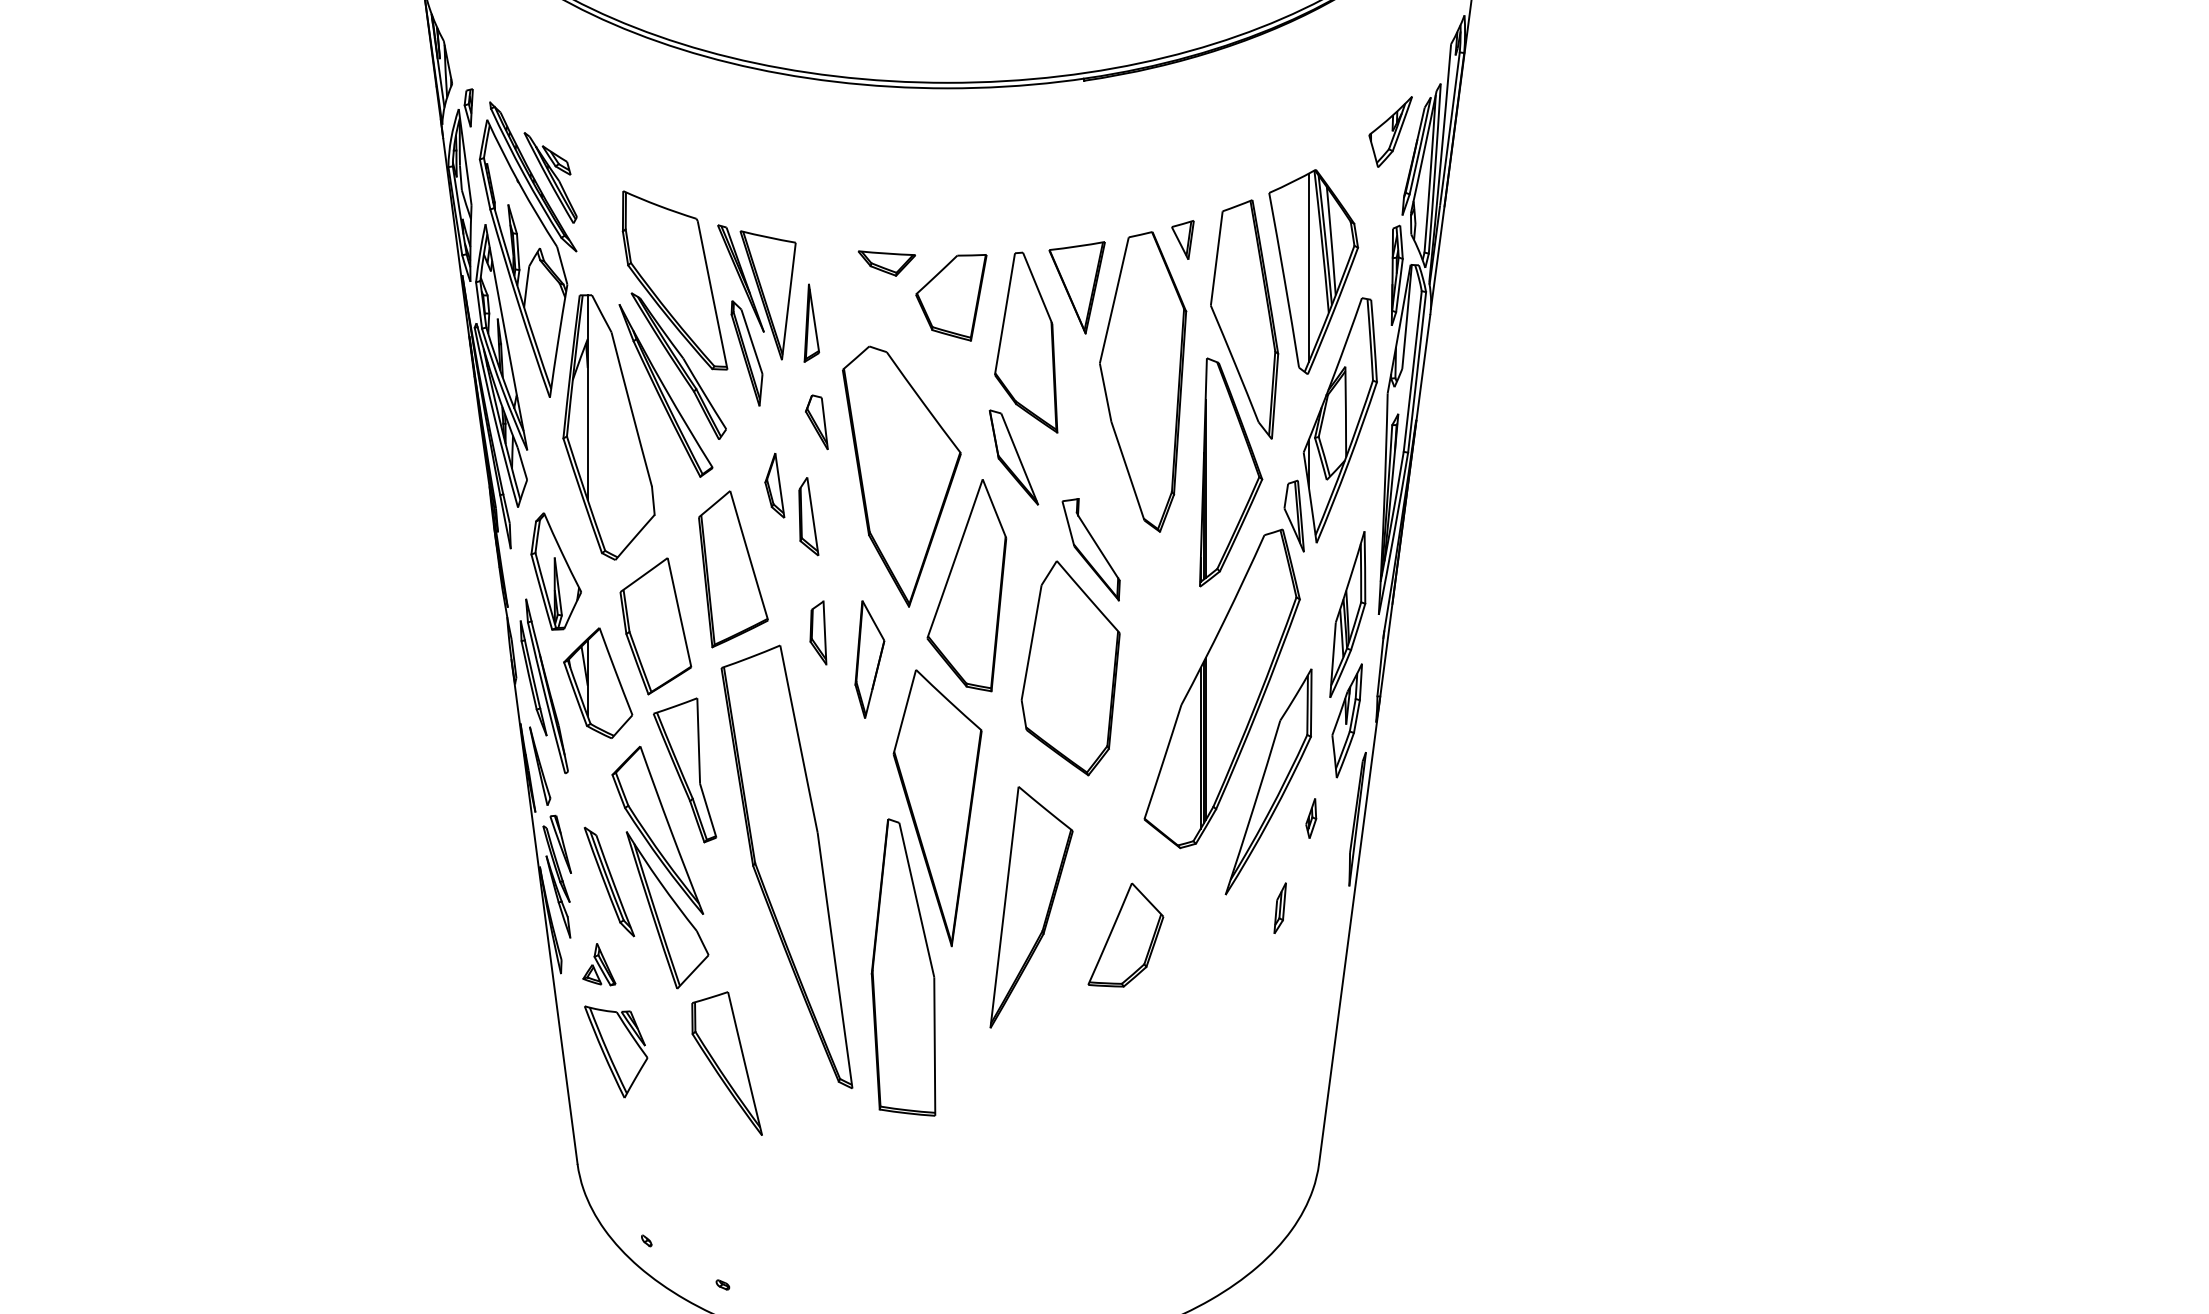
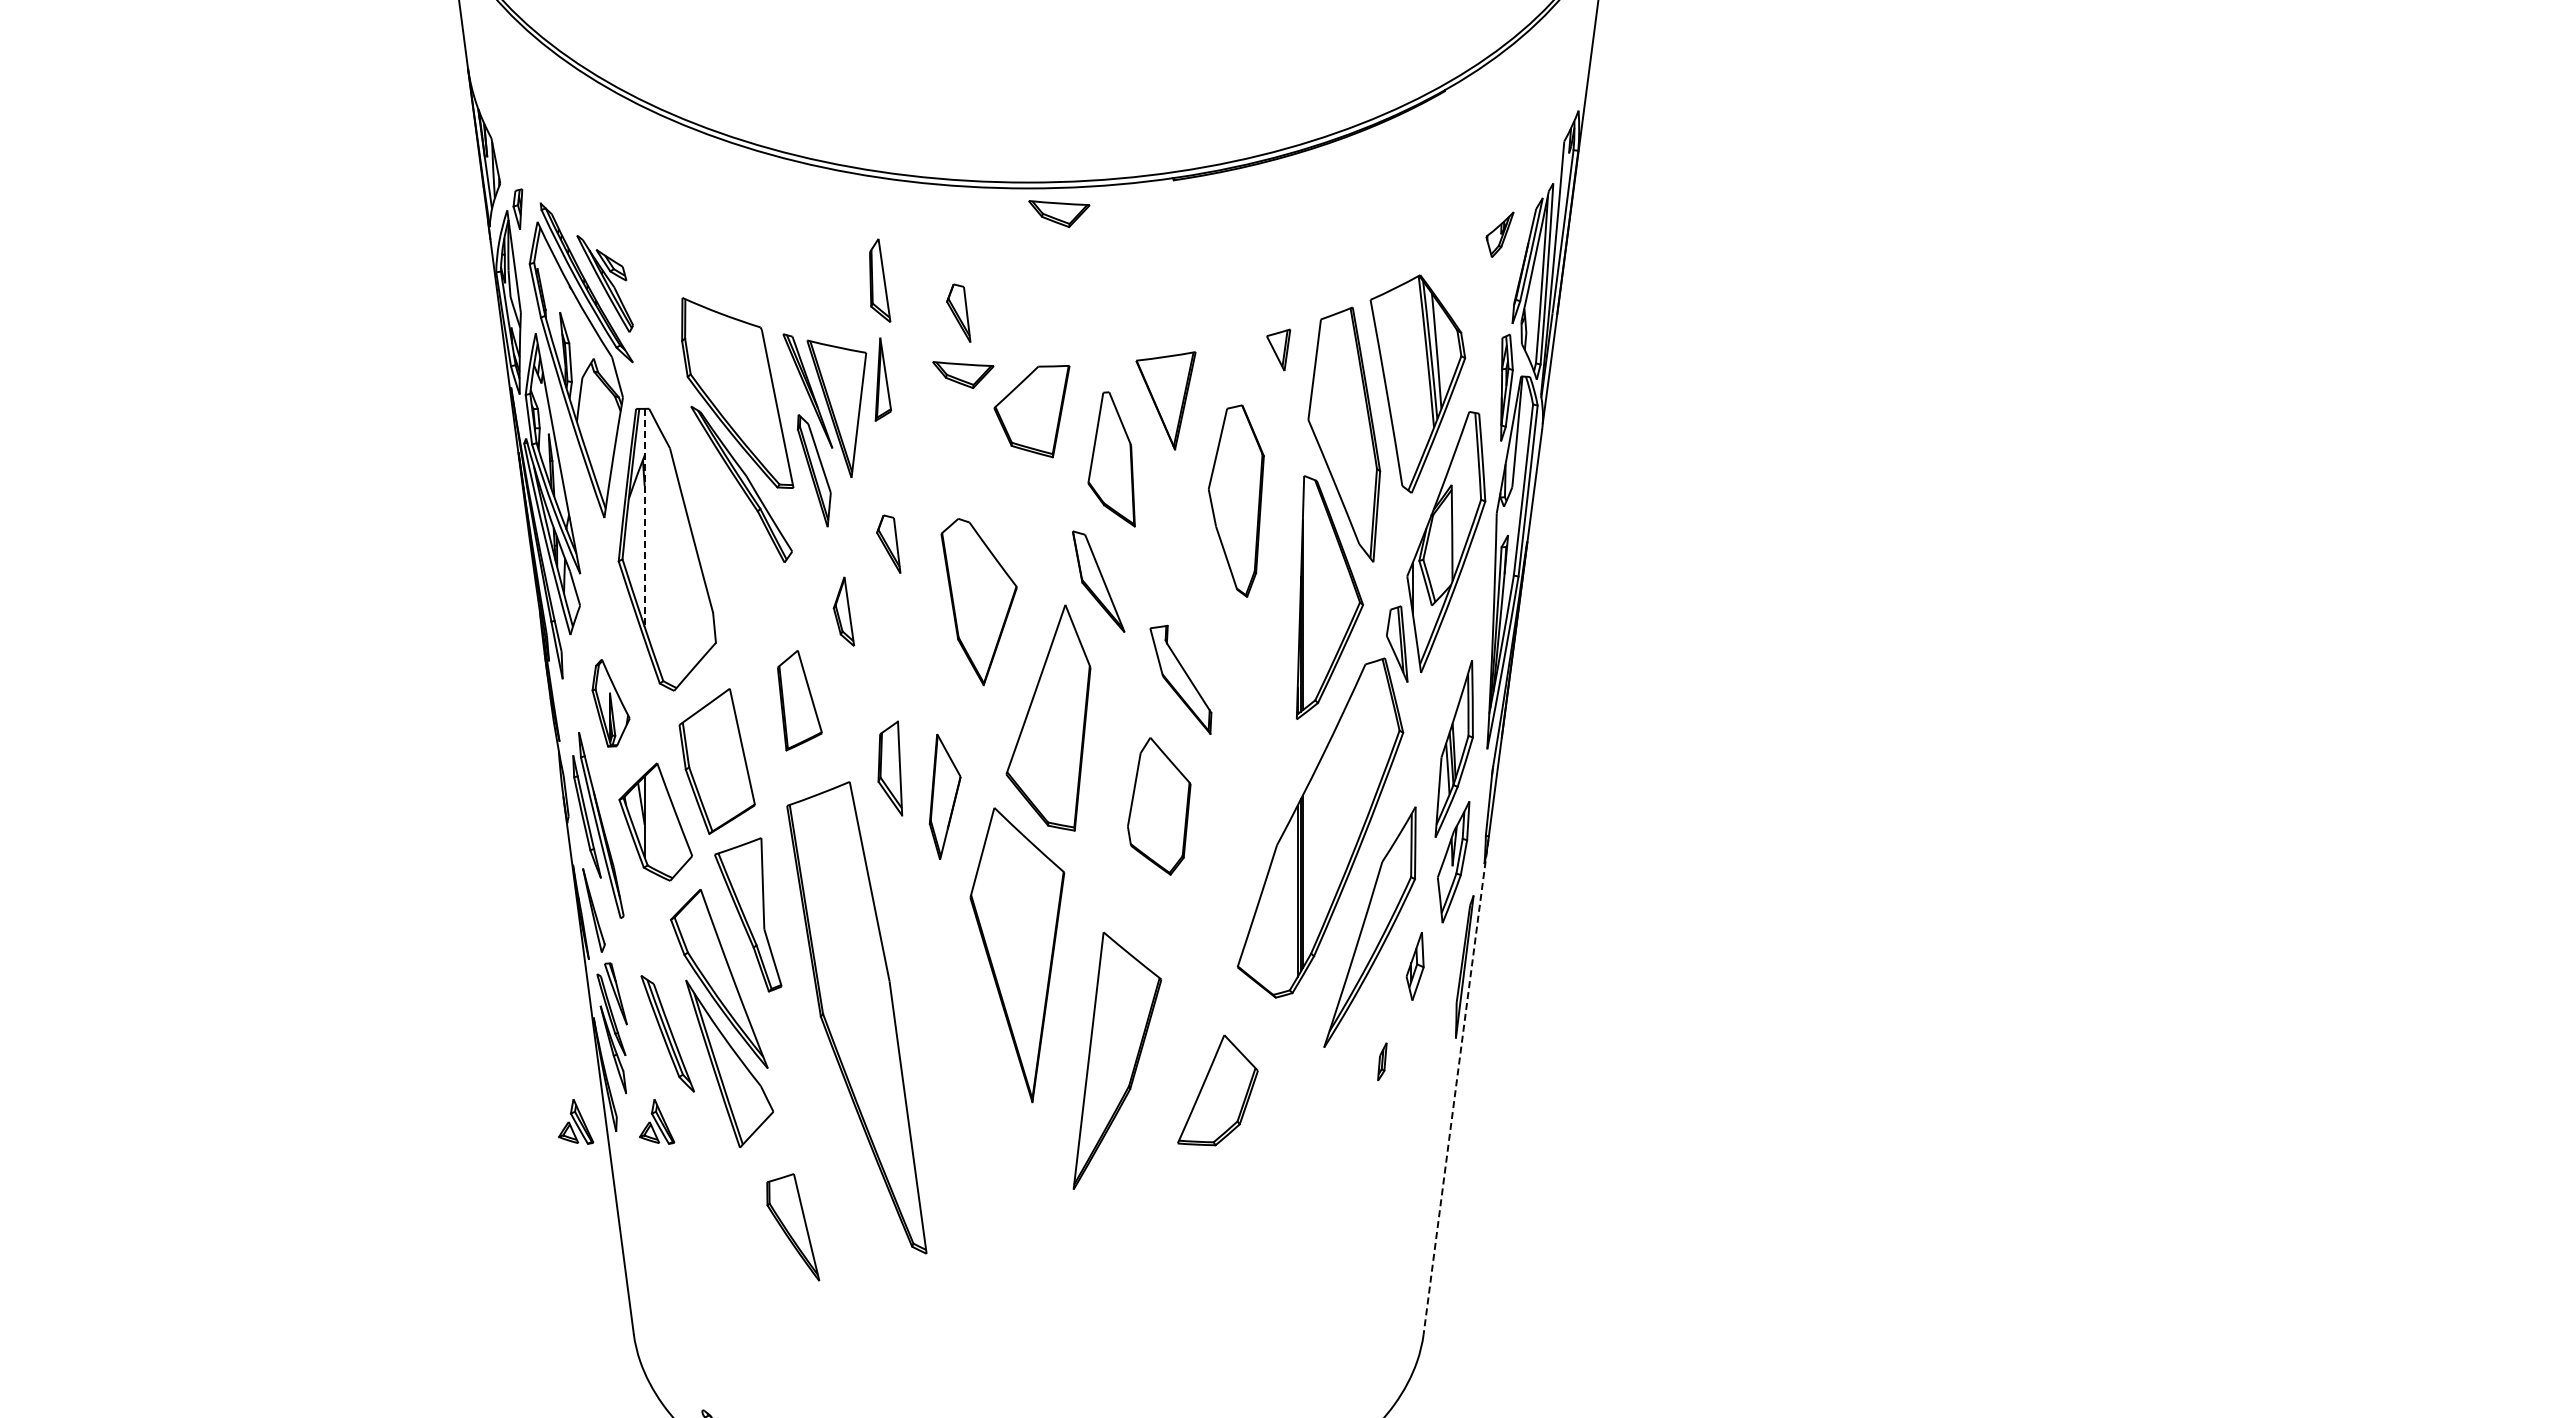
part: (977, 111) -> (1059, 213), added
part: (1390, 131) -> (1499, 234), size x0.6
part: (882, 204) -> (958, 312), added
line: (1308, 267) -> (1412, 379), removed
part: (811, 323) -> (883, 379), moved
part: (1026, 342) -> (1111, 459), size x0.7
part: (1143, 381) -> (1236, 500), size x0.6
part: (665, 390) -> (727, 510), removed
line: (587, 398) -> (644, 518), solid -> dashed
part: (901, 476) -> (978, 601), size x0.6
part: (809, 516) -> (880, 280), moved
part: (733, 569) -> (799, 700), size x0.6
part: (555, 571) -> (610, 703), size x0.7
part: (818, 632) -> (890, 768), size x1.4
part: (1071, 668) -> (1159, 806), size x0.6
part: (1311, 817) -> (1415, 965), size x1.6
part: (1280, 907) -> (1382, 1061), size x0.7
line: (1349, 932) -> (1456, 1087), solid -> dashed
part: (523, 964) -> (576, 1121), added
part: (903, 967) -> (980, 1124), removed
part: (615, 1051) -> (674, 1214), removed
part: (727, 1063) -> (793, 1227), size x0.7

